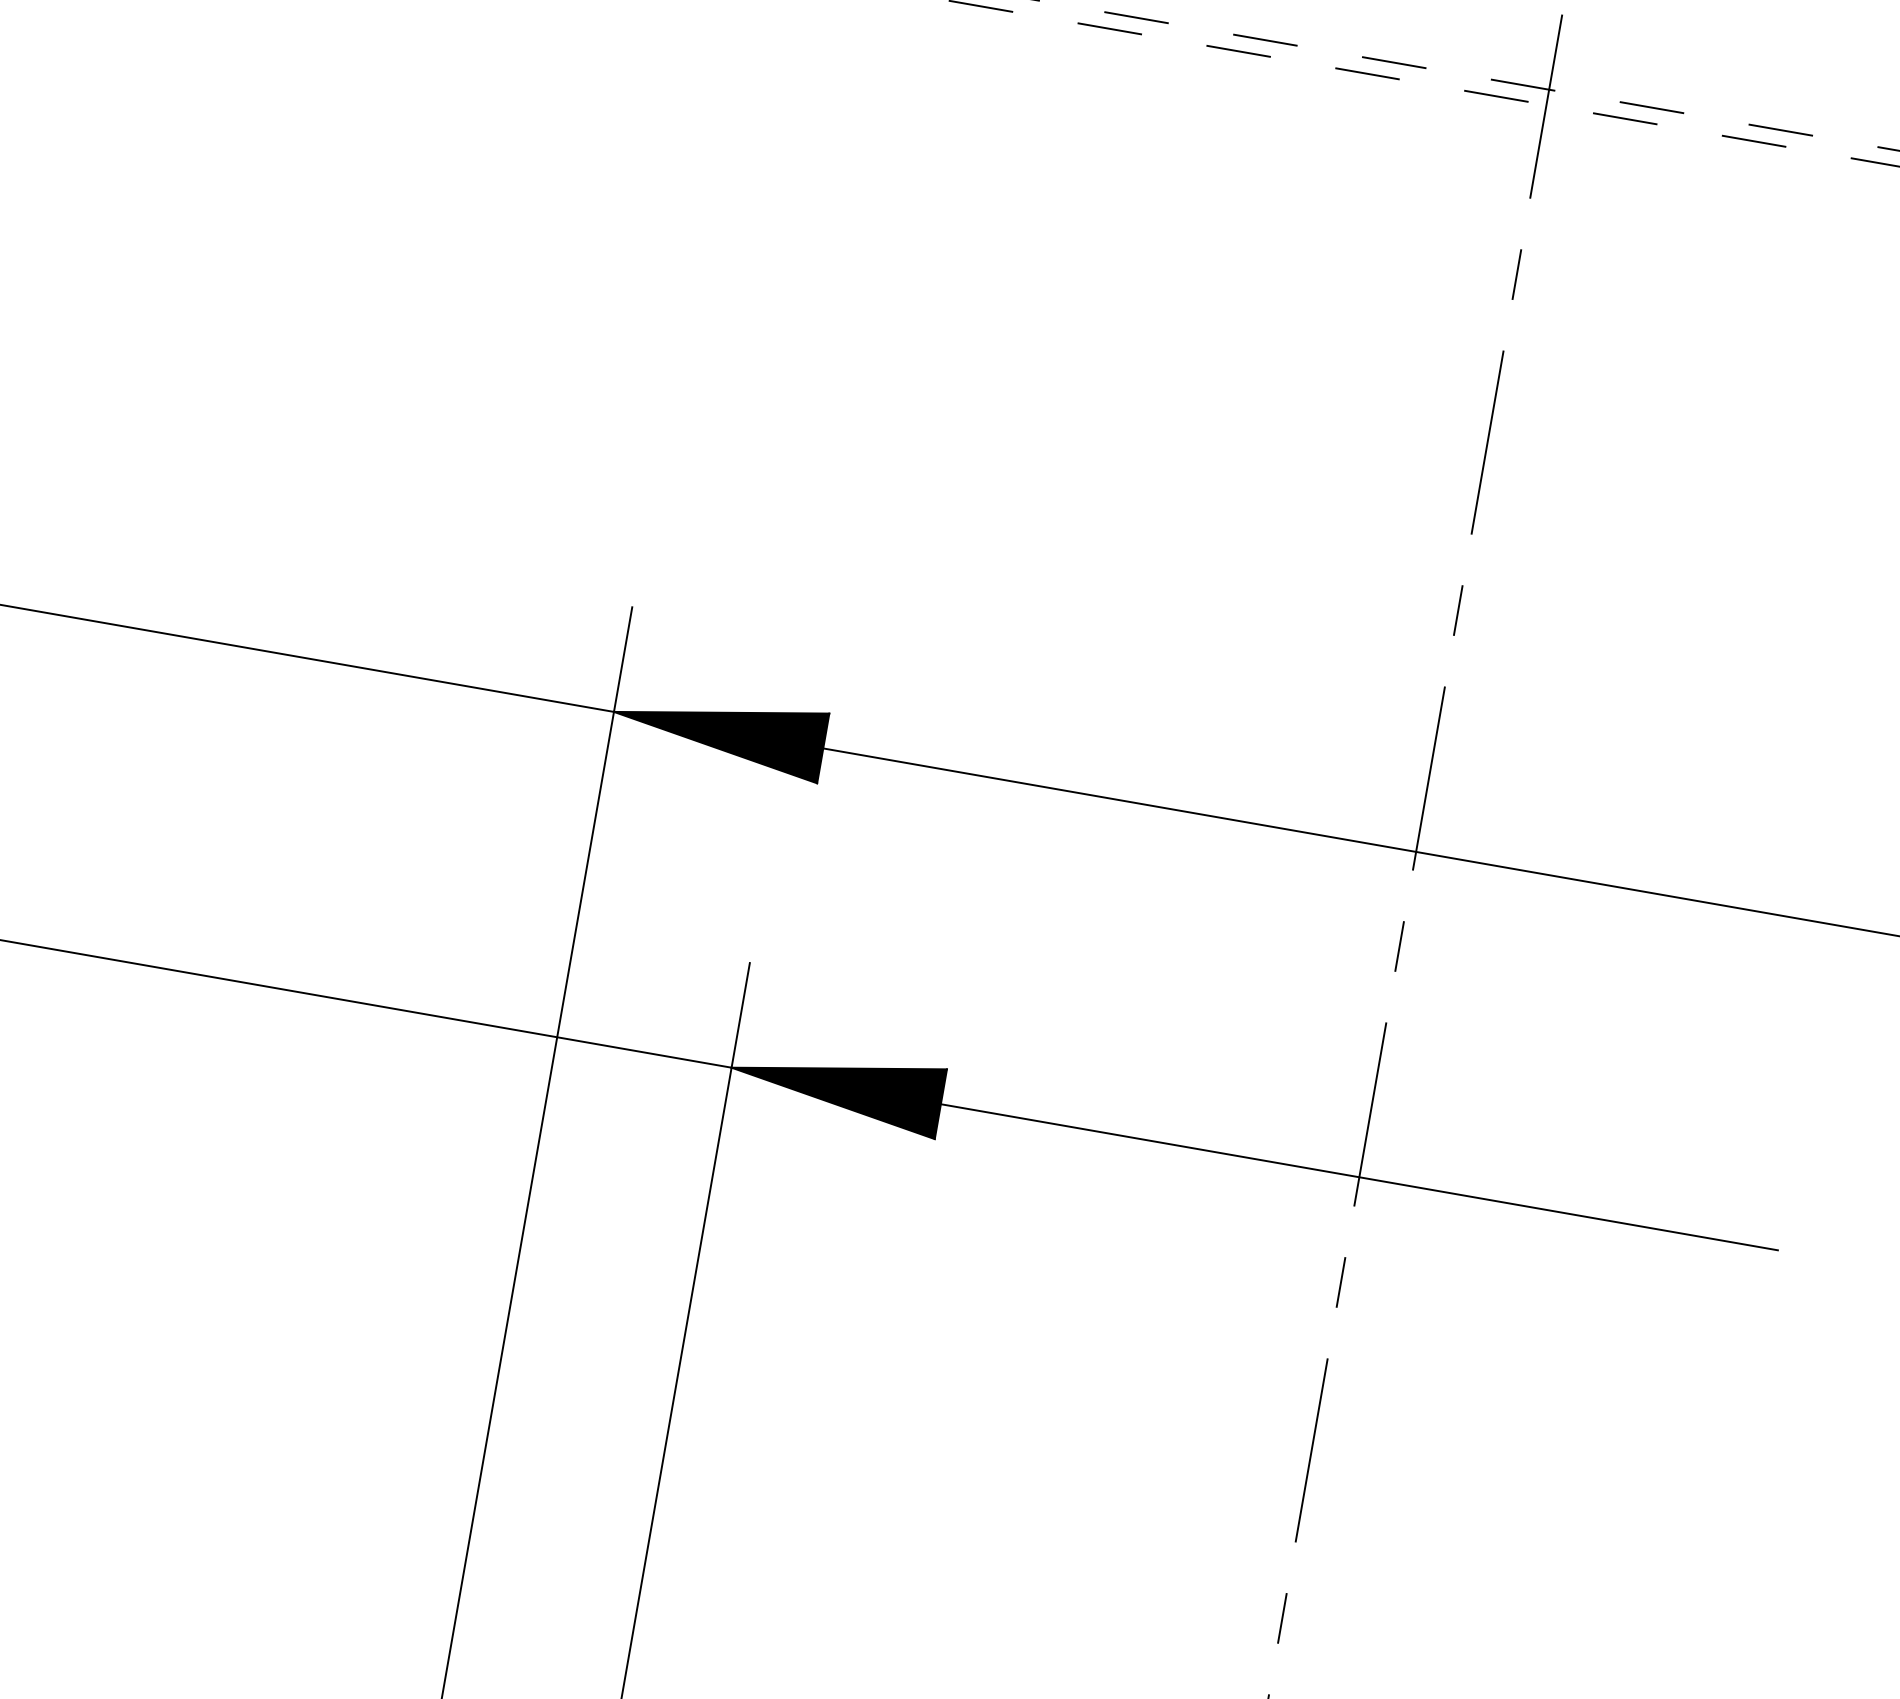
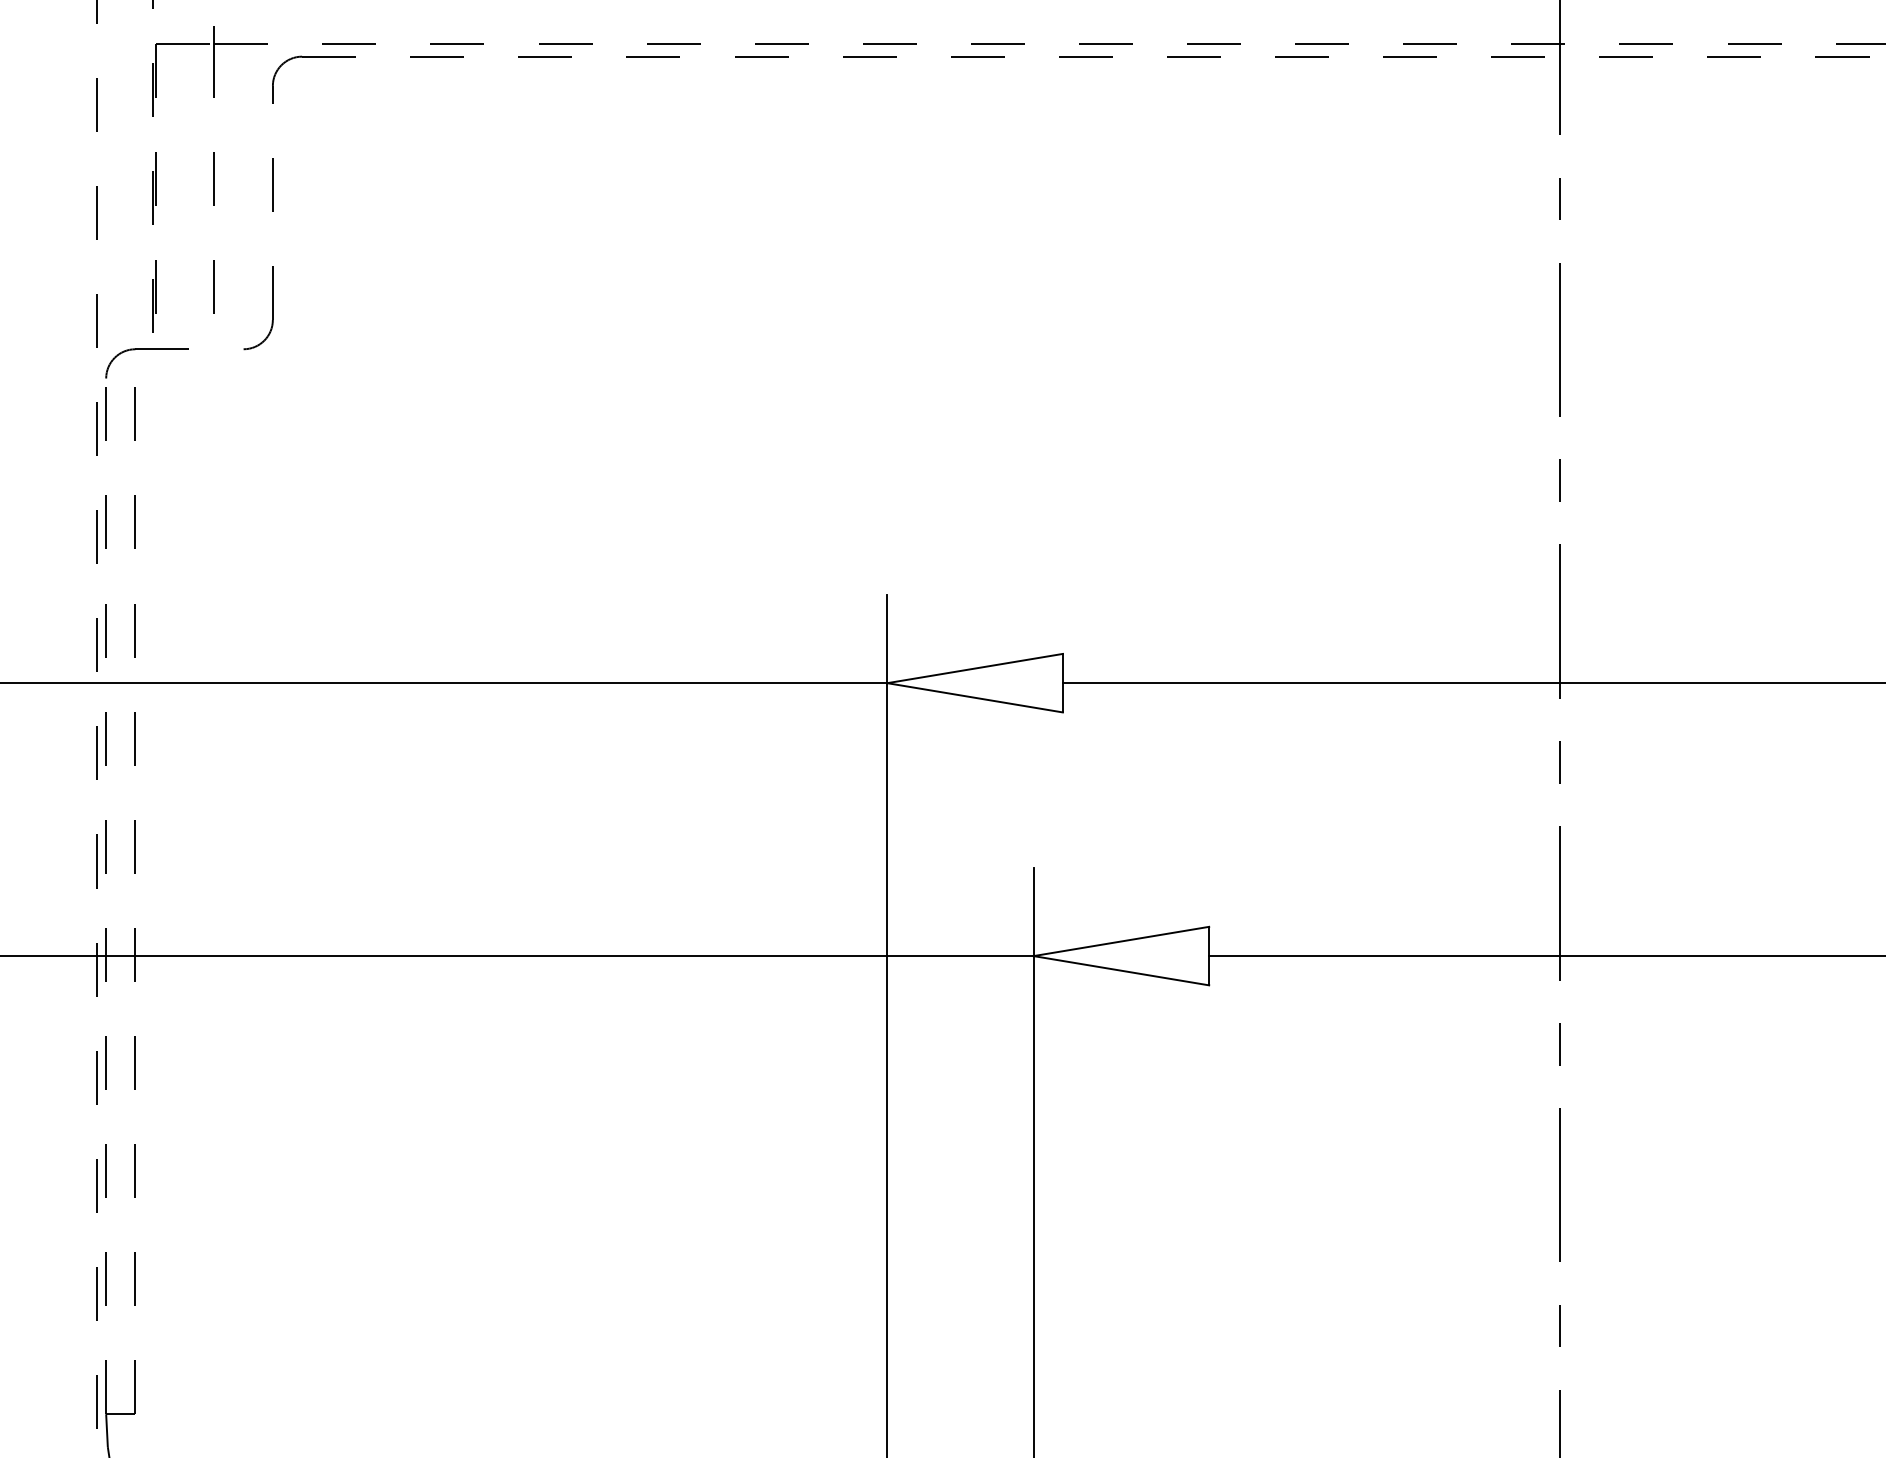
fill: (718, 729) -> (974, 682), removed
fill: (836, 1085) -> (1121, 955), removed

